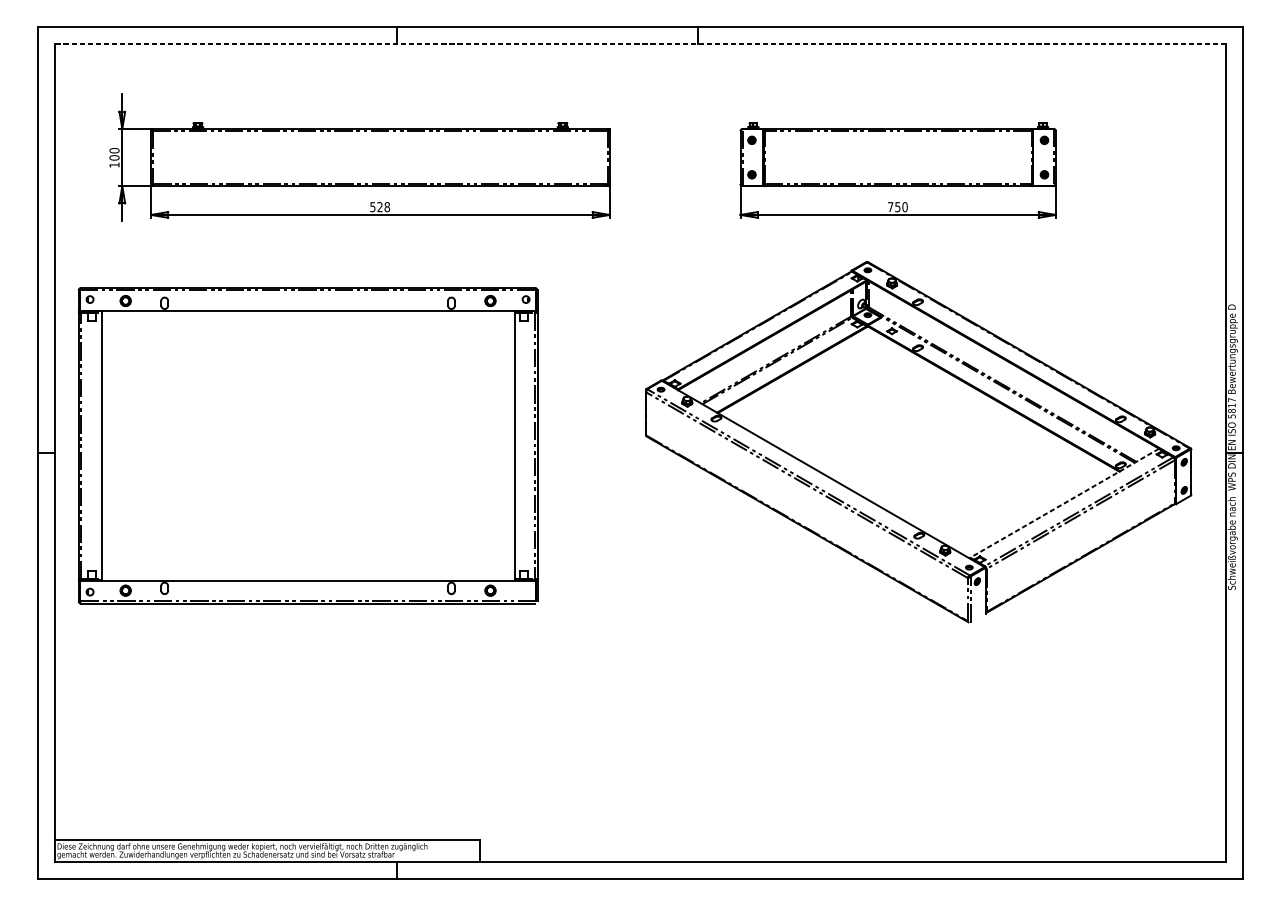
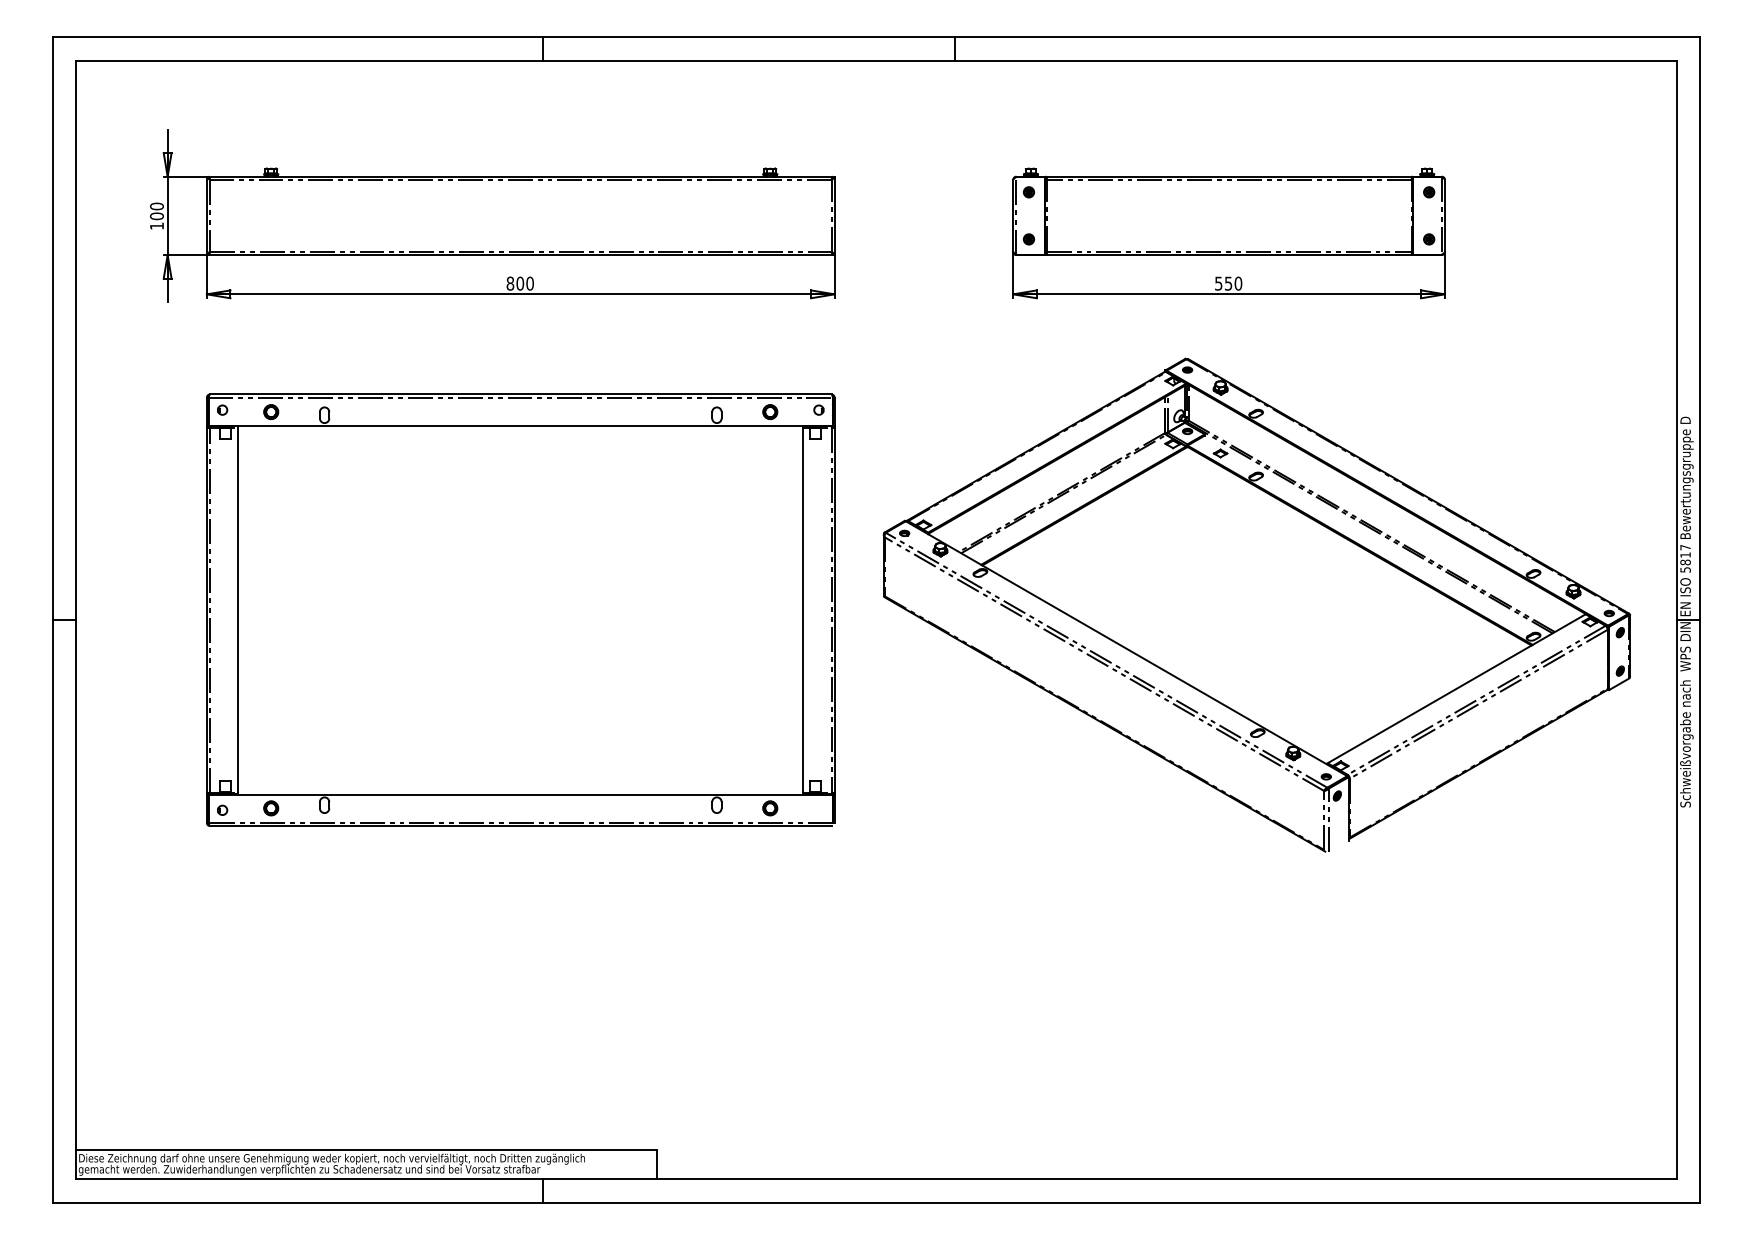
line: (641, 44) -> (877, 60), dashed -> solid
text: (379, 207) -> (519, 283), 528 -> 800
text: (890, 207) -> (1218, 283), 750 -> 550
part: (307, 445) -> (520, 609), moved
line: (1064, 503) -> (1456, 688), dashed -> solid

